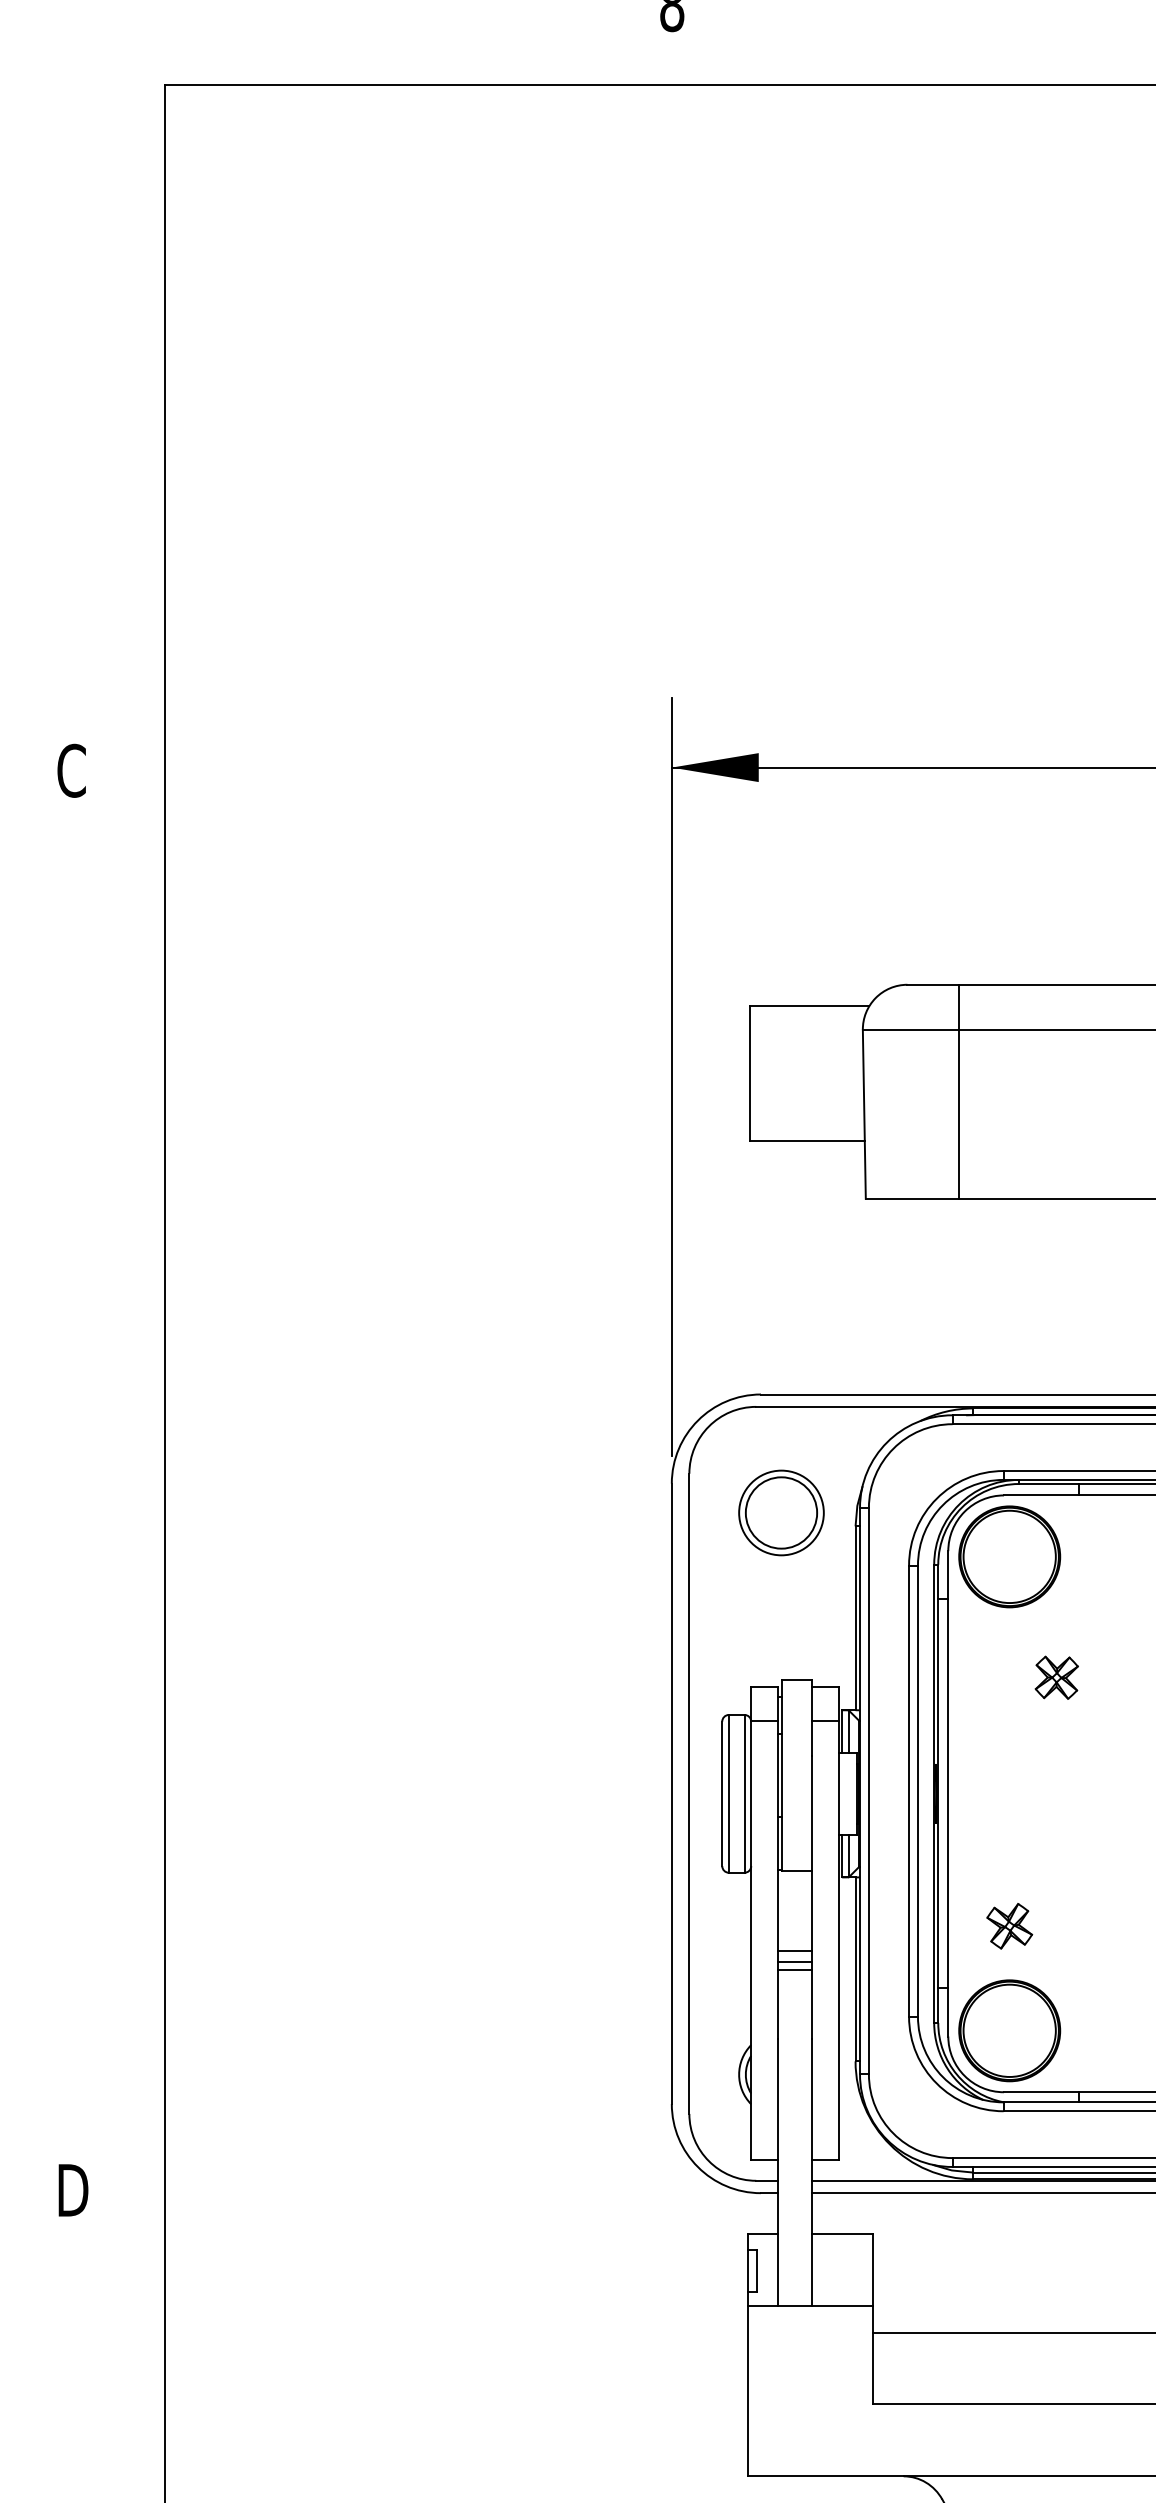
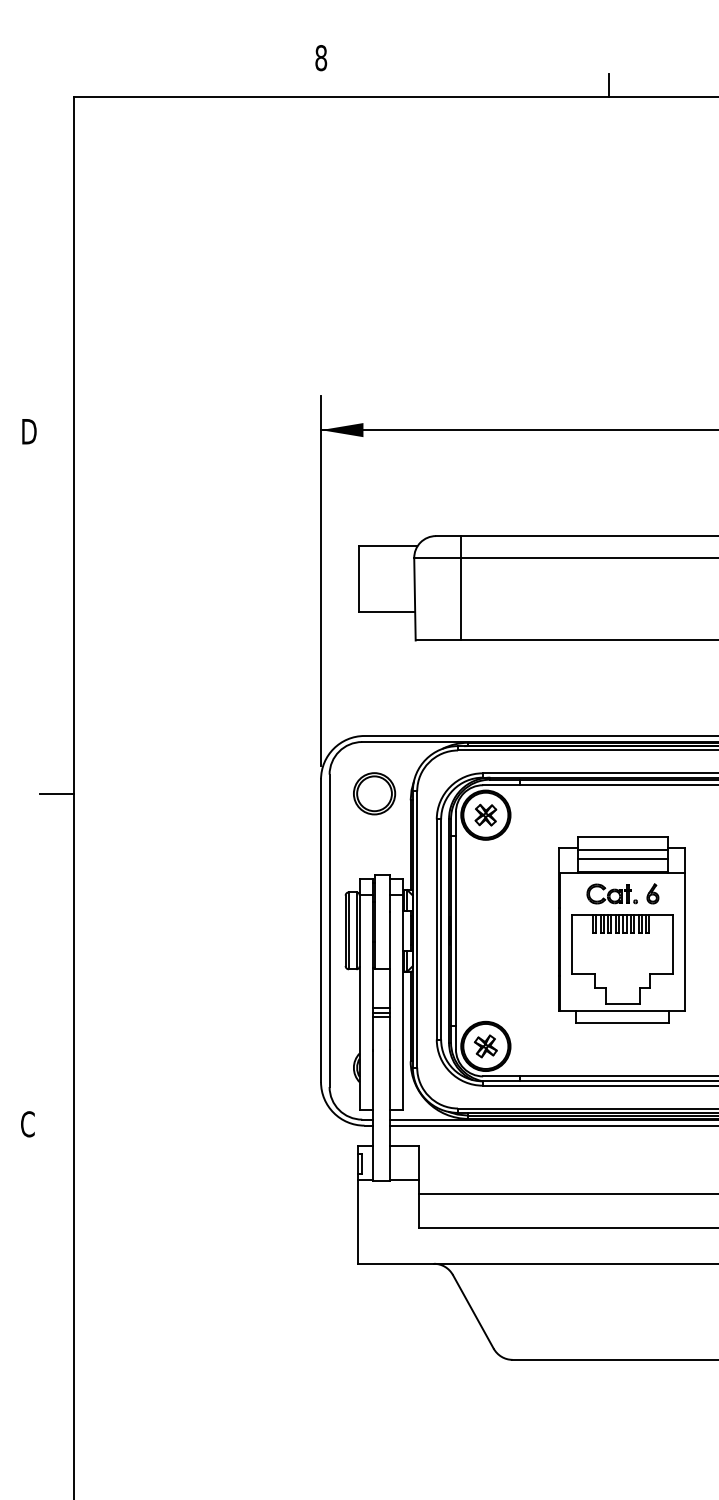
text: (72, 770) -> (28, 431), C -> D
line: (129, 1512) -> (56, 793), added
part: (1056, 1676) -> (485, 814), moved
part: (1008, 1926) -> (485, 1046), moved
text: (72, 2190) -> (28, 1124), D -> C

